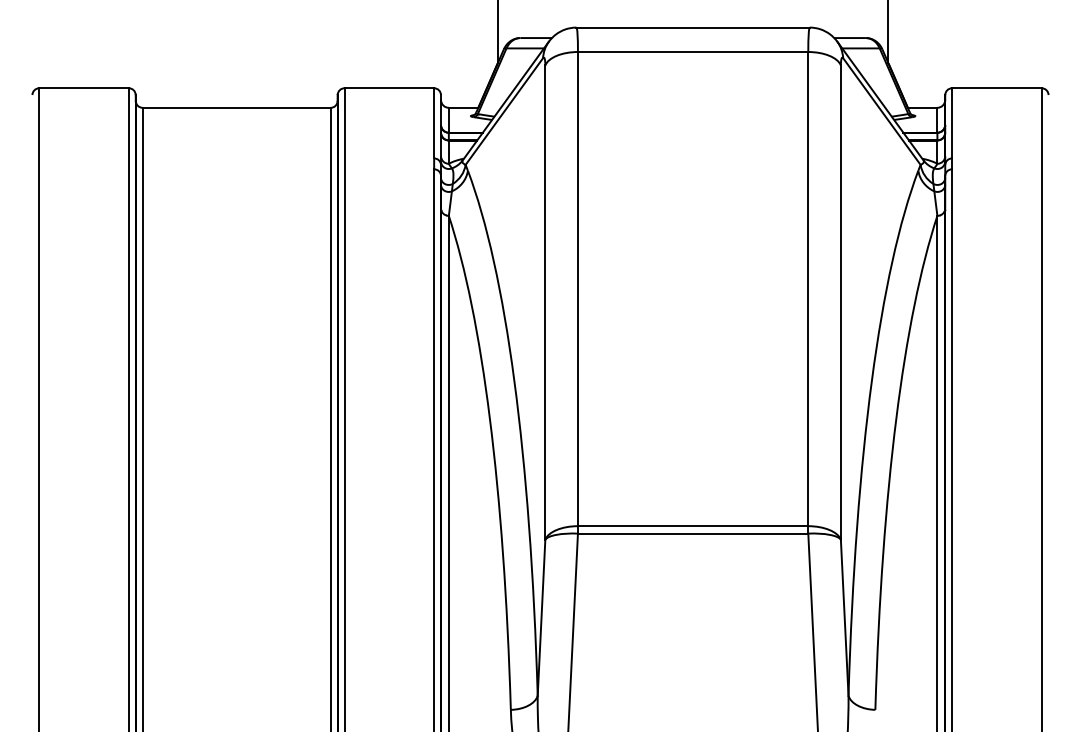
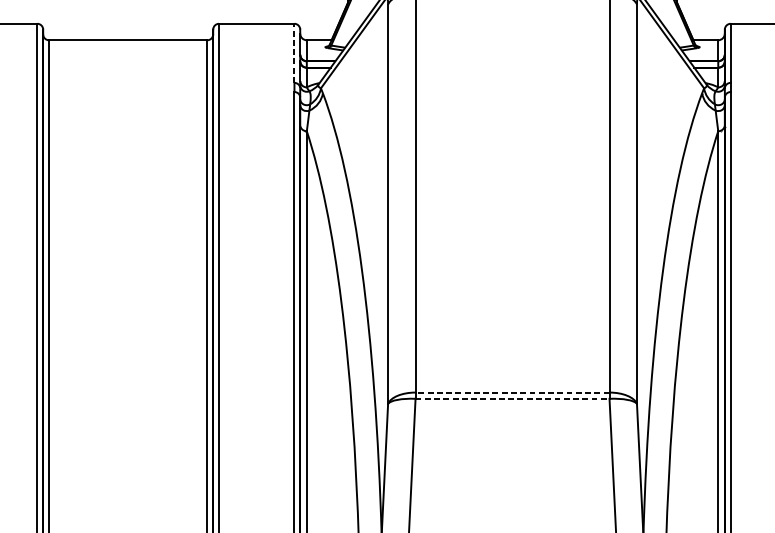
line: (434, 122) -> (294, 52), solid -> dashed
line: (692, 526) -> (512, 392), solid -> dashed
line: (693, 533) -> (512, 398), solid -> dashed

